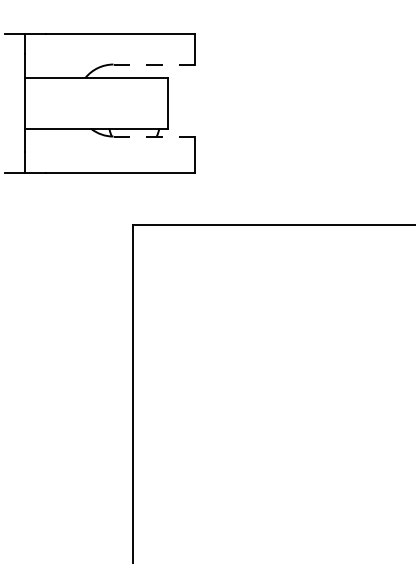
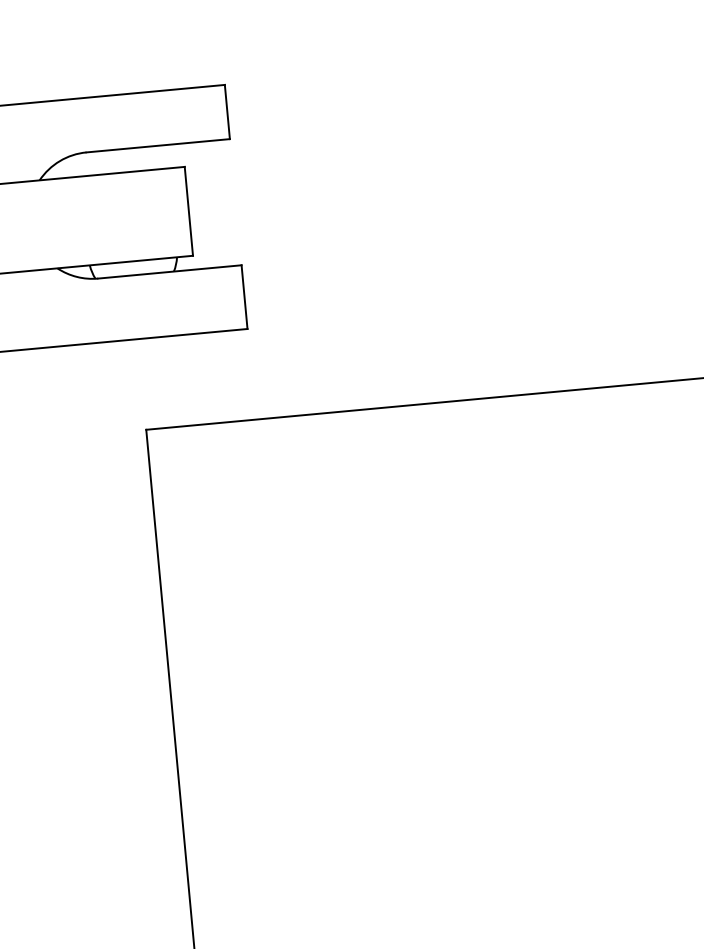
line: (154, 64) -> (158, 145), dashed -> solid
line: (154, 136) -> (170, 271), dashed -> solid

